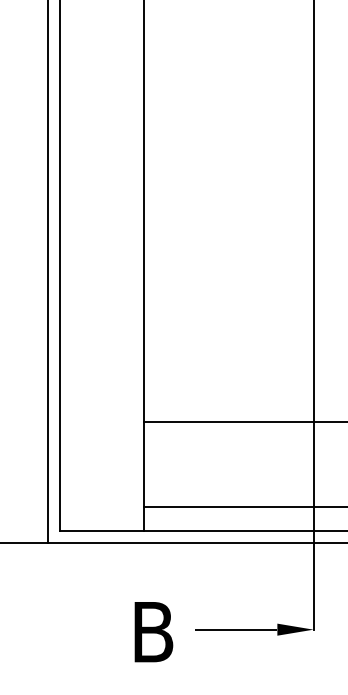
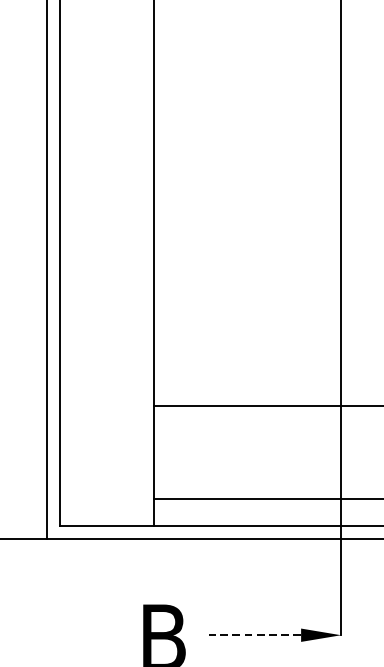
line: (235, 629) -> (254, 635), solid -> dashed

